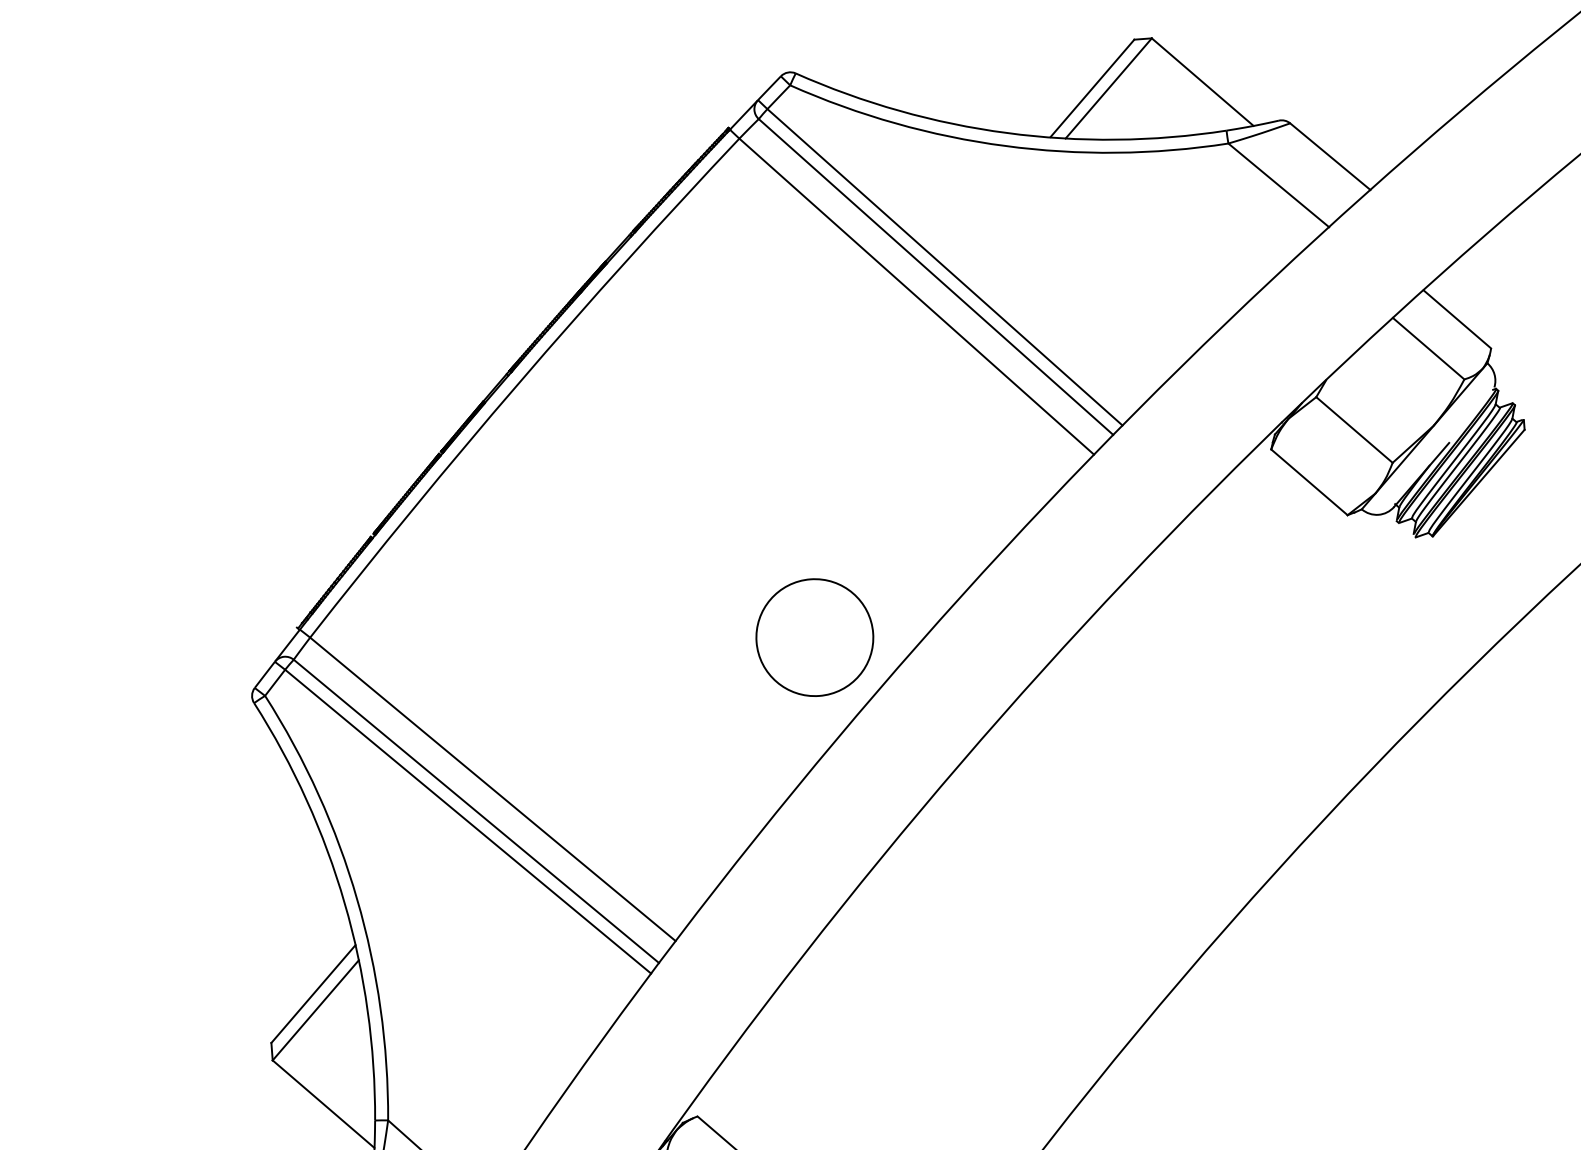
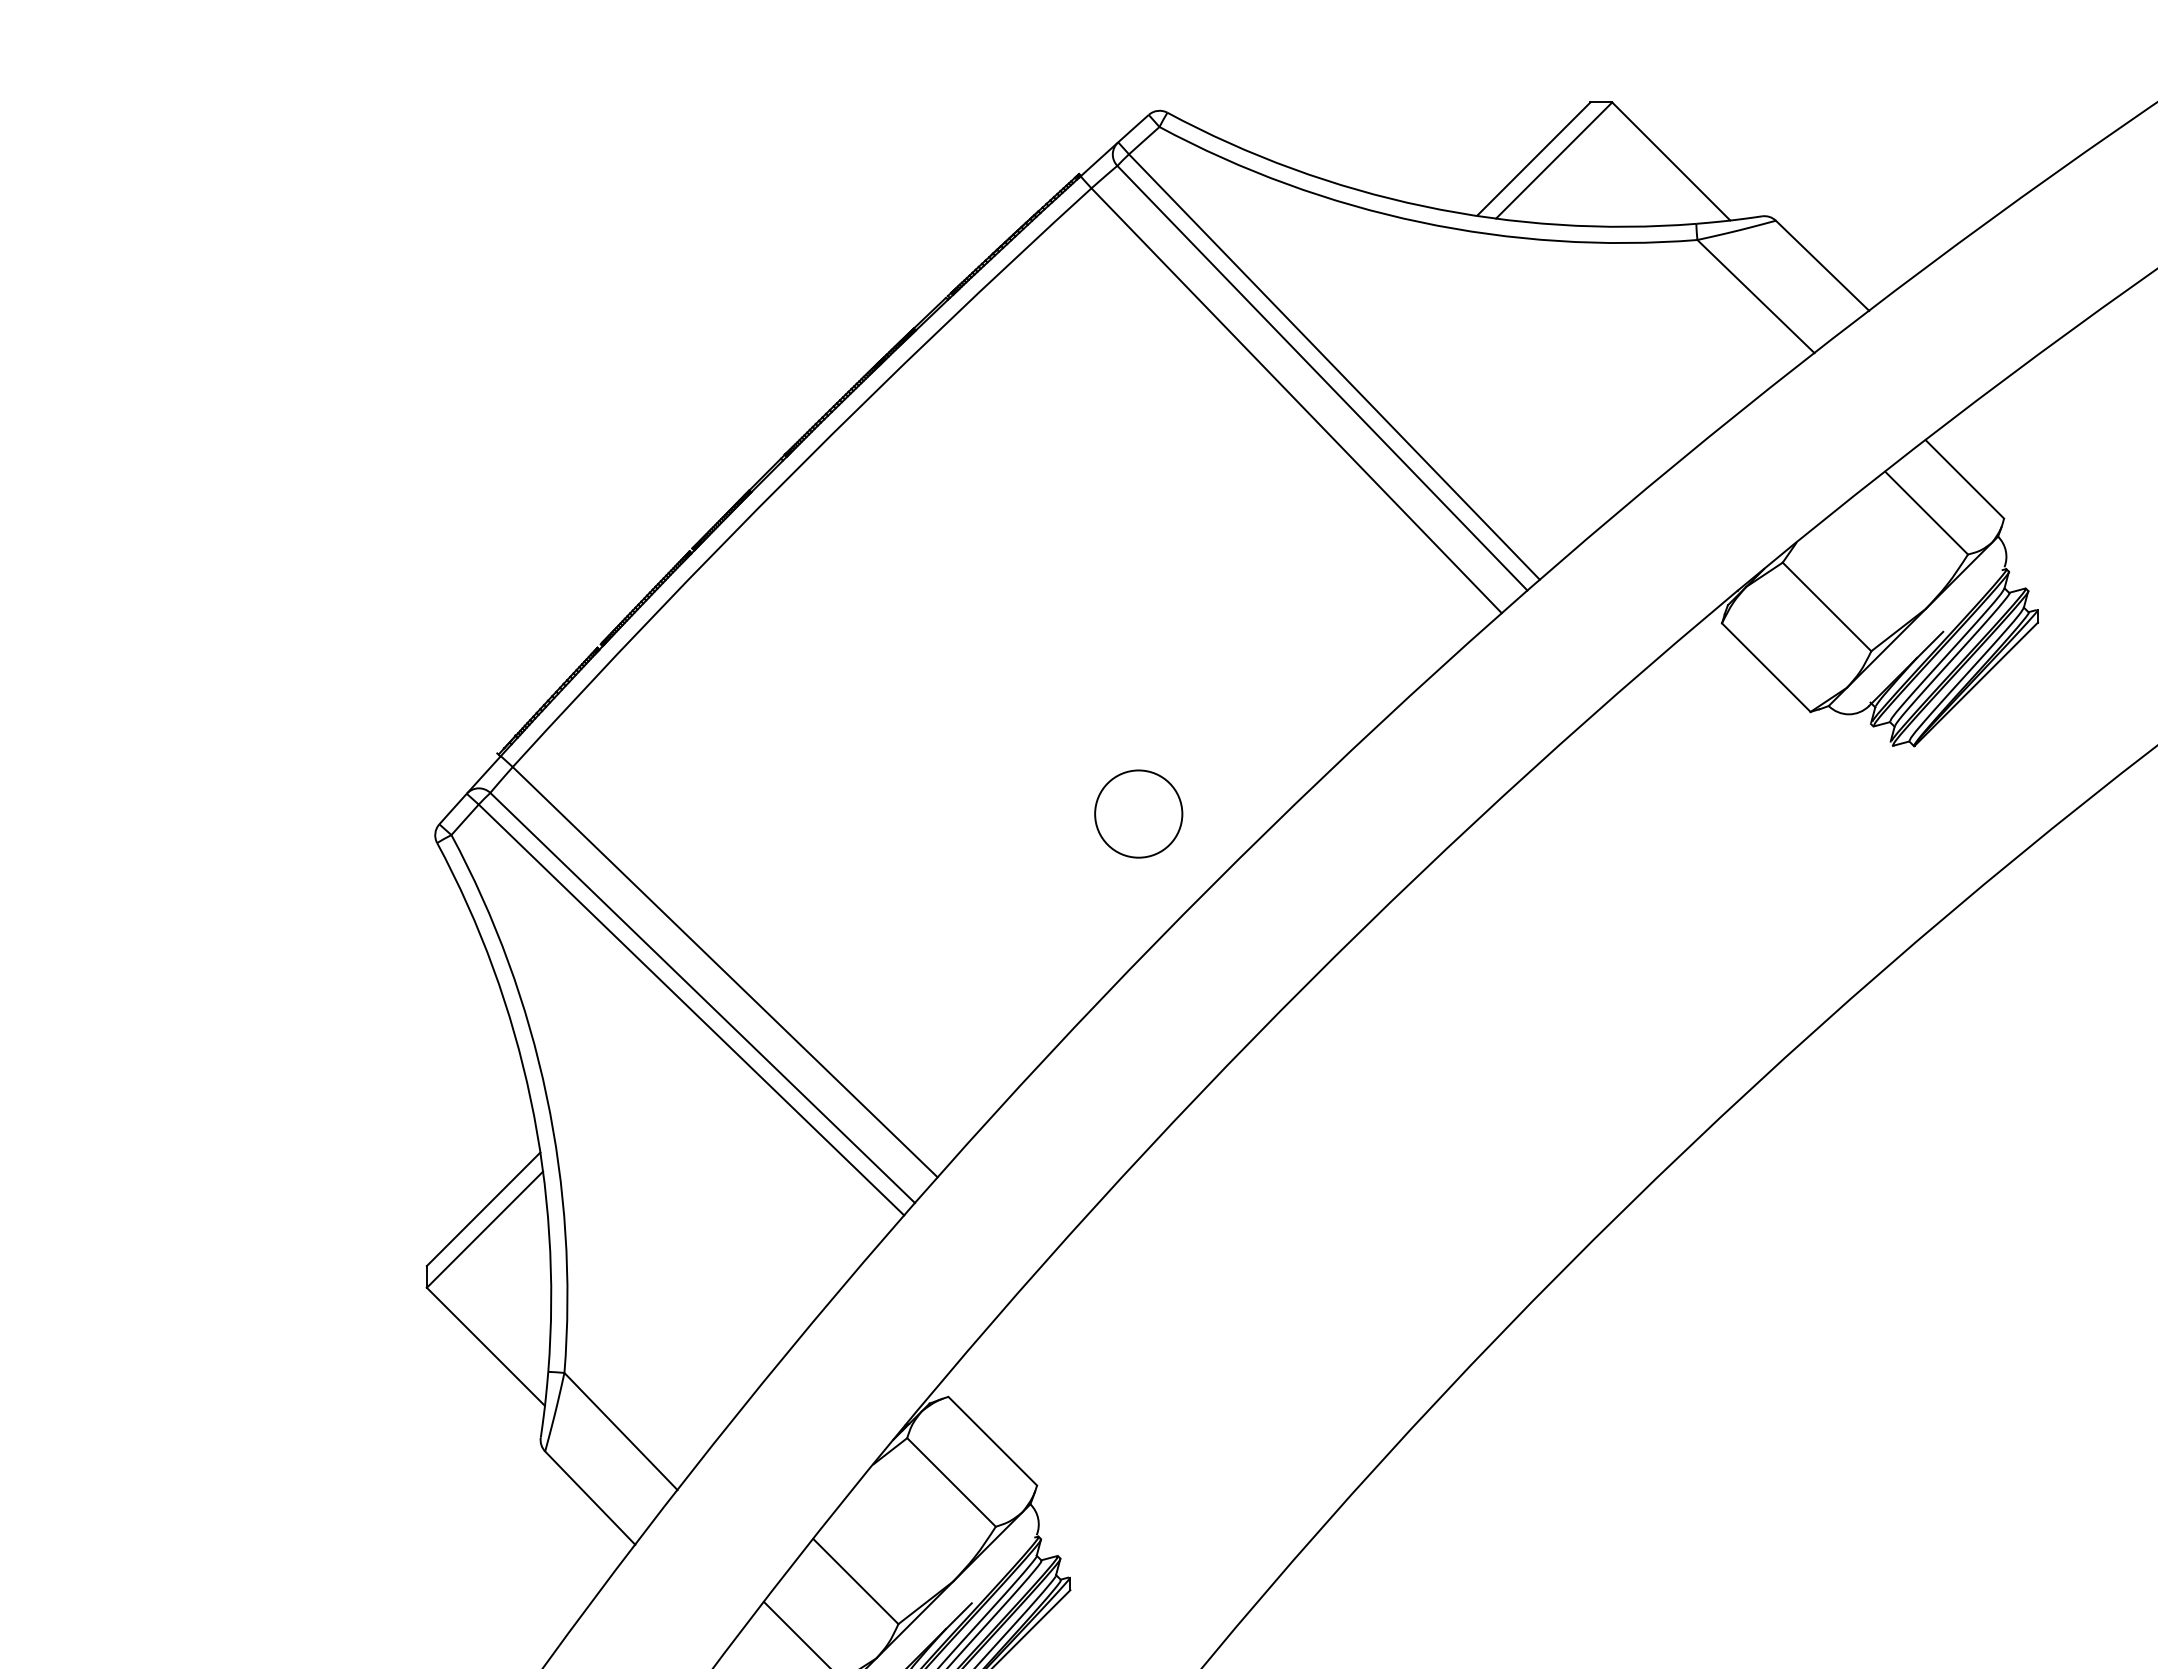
circle: (814, 637) -> (1138, 813), size x0.6

